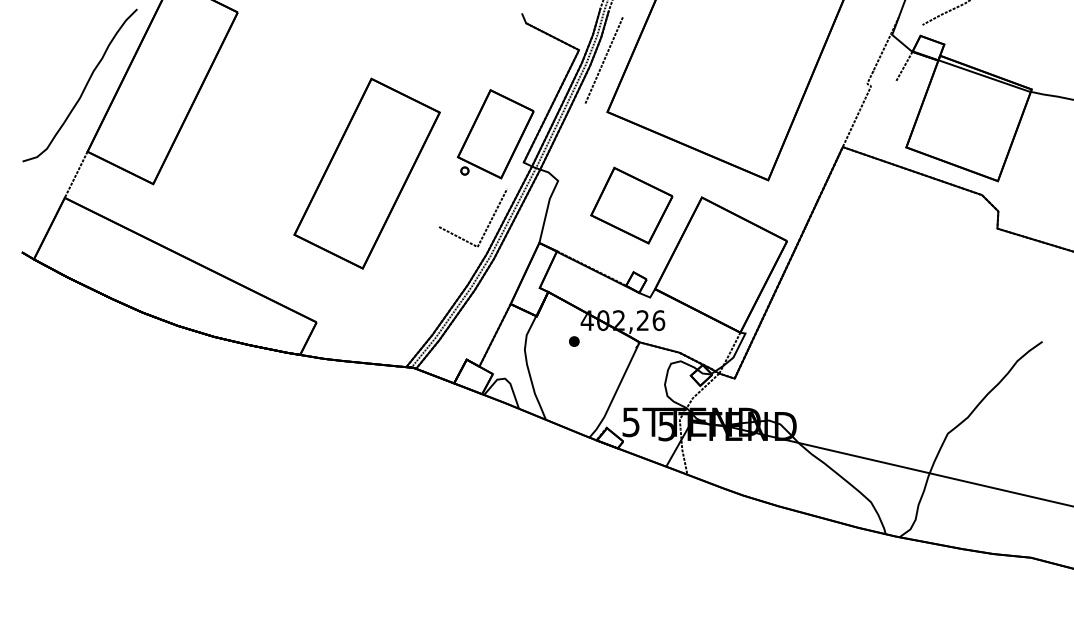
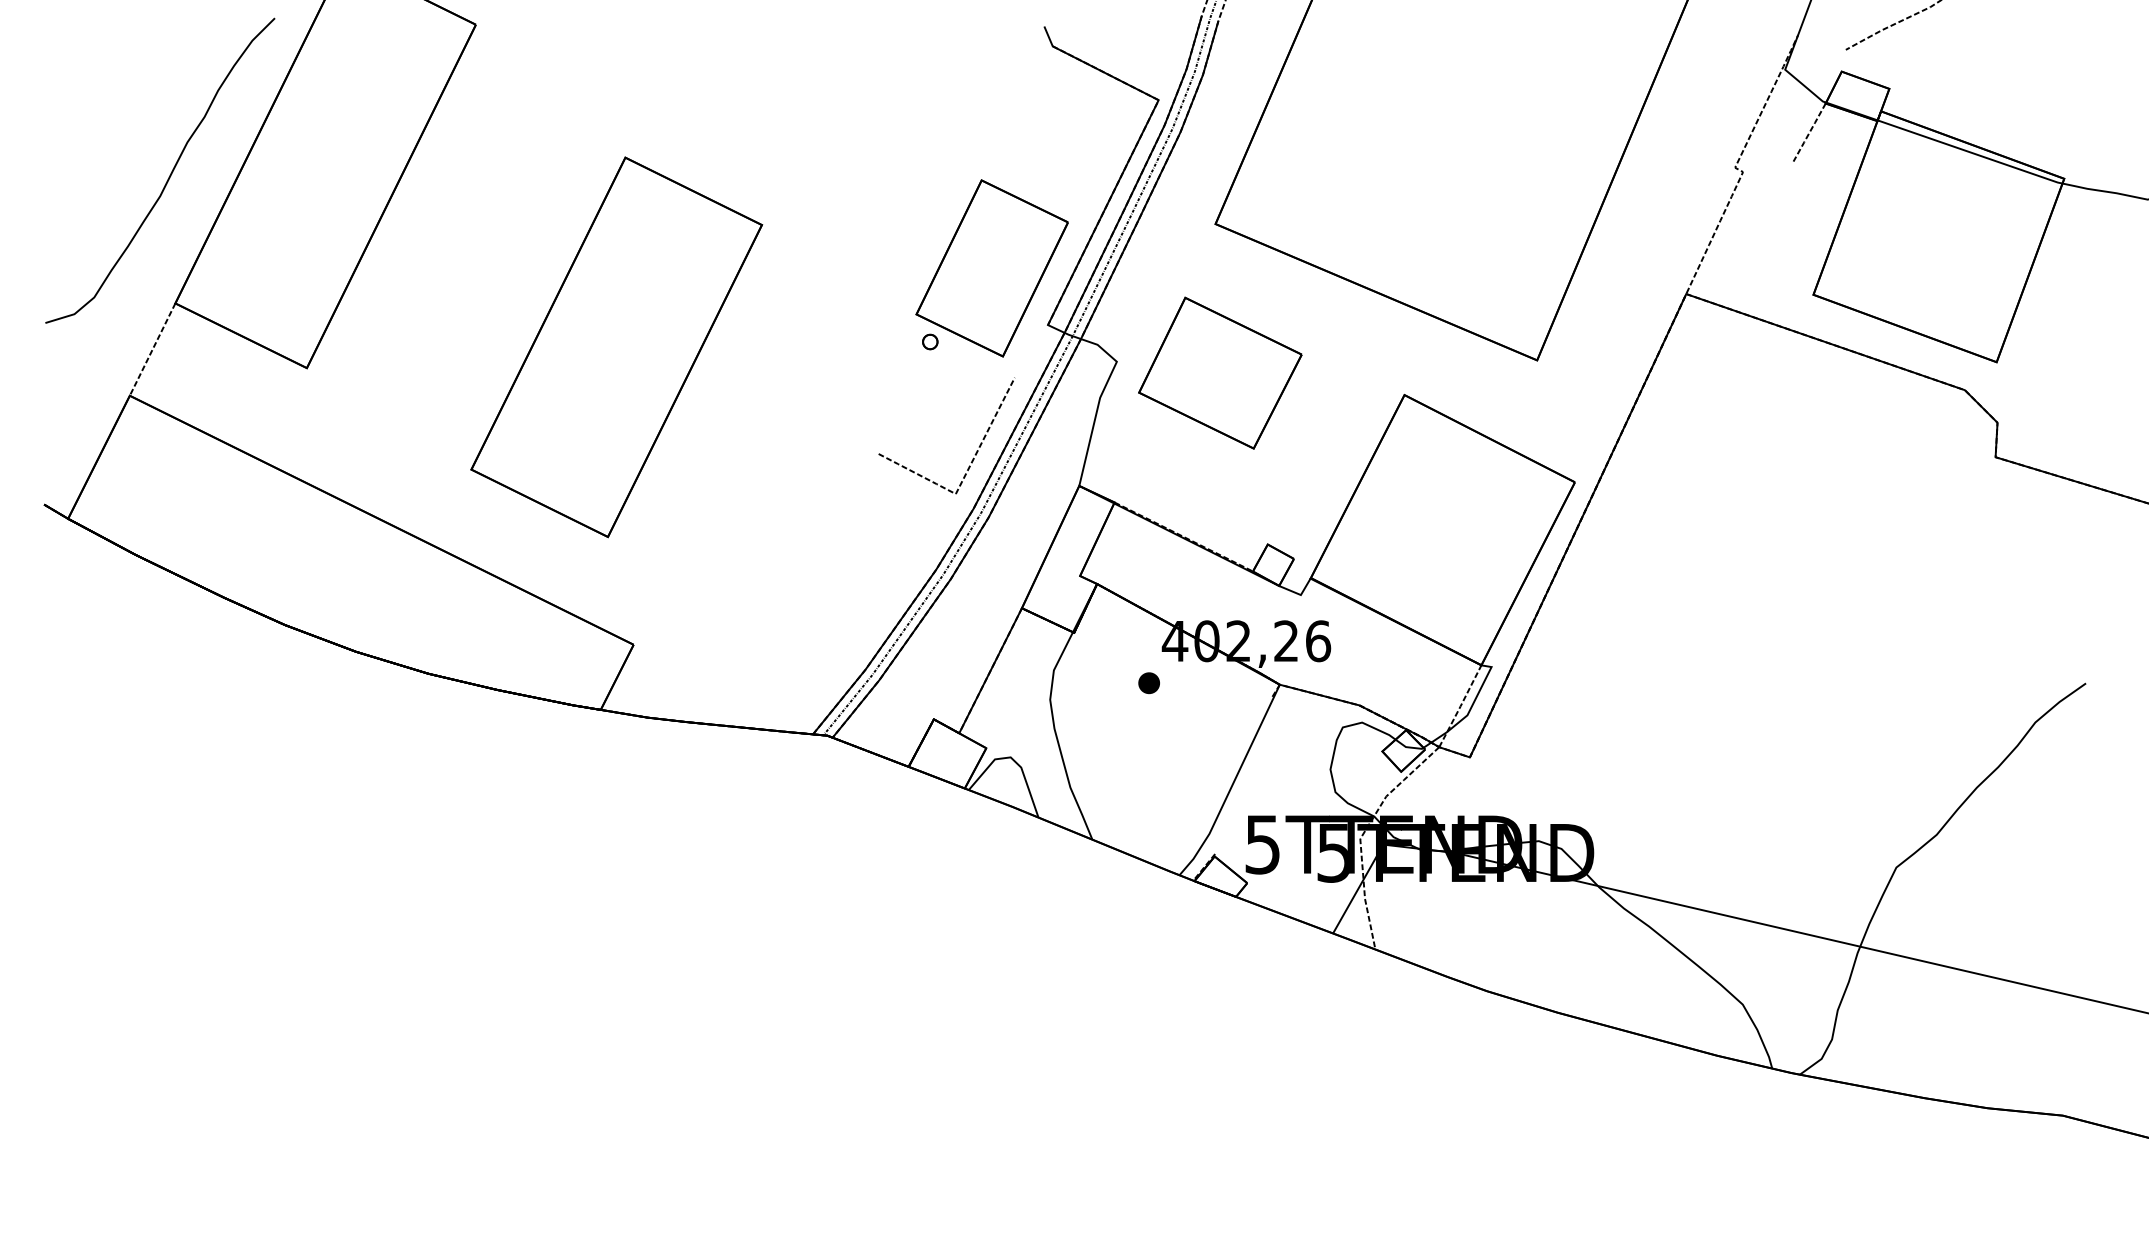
curve: (603, 59) -> (1207, 118), removed
part: (366, 173) -> (615, 346), moved
part: (631, 205) -> (1219, 372), moved

